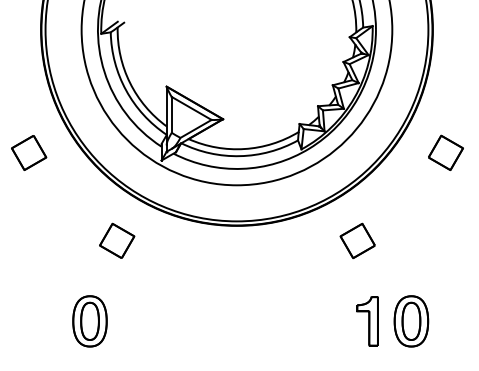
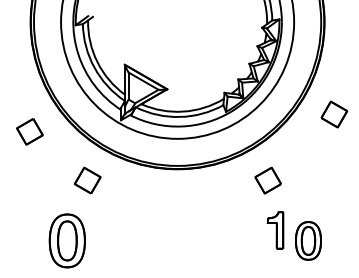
part: (29, 152) -> (30, 131), moved
part: (89, 321) -> (66, 241), size x1.4
part: (367, 321) -> (275, 230), moved

